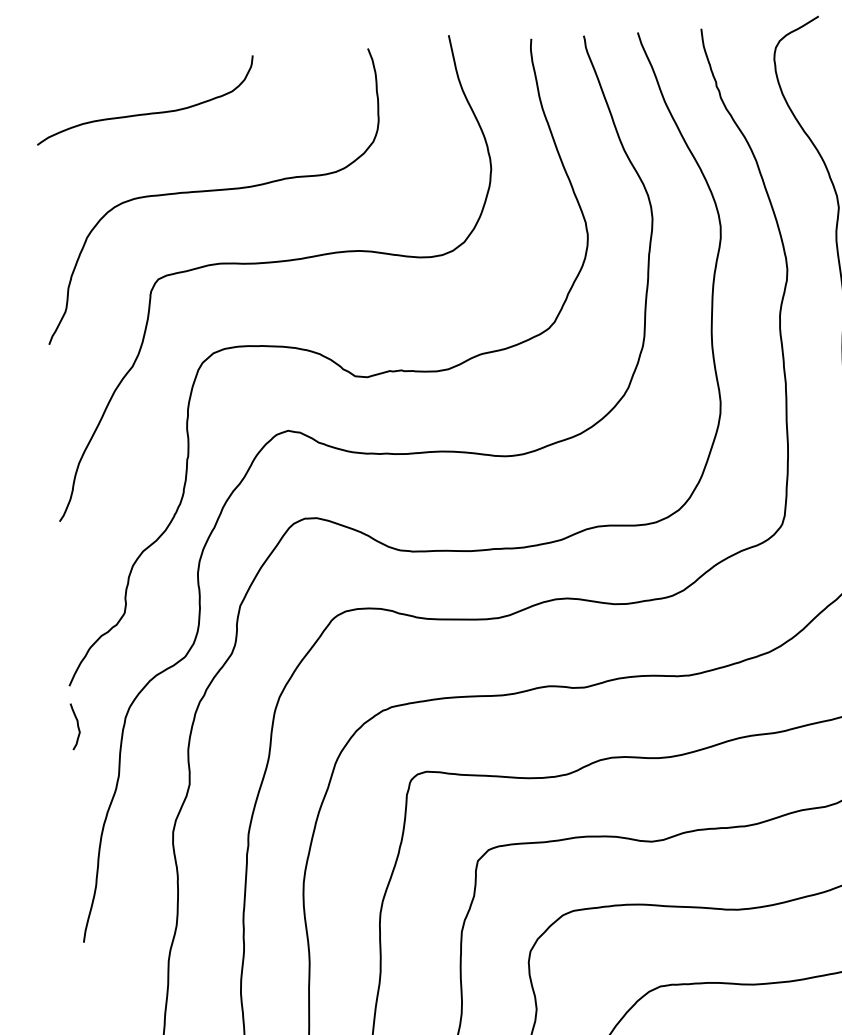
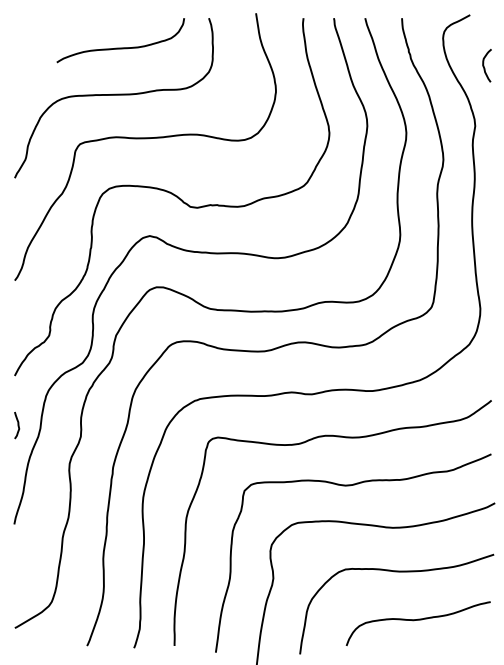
curve: (145, 112) -> (120, 47), moved
curve: (76, 726) -> (17, 425), moved

